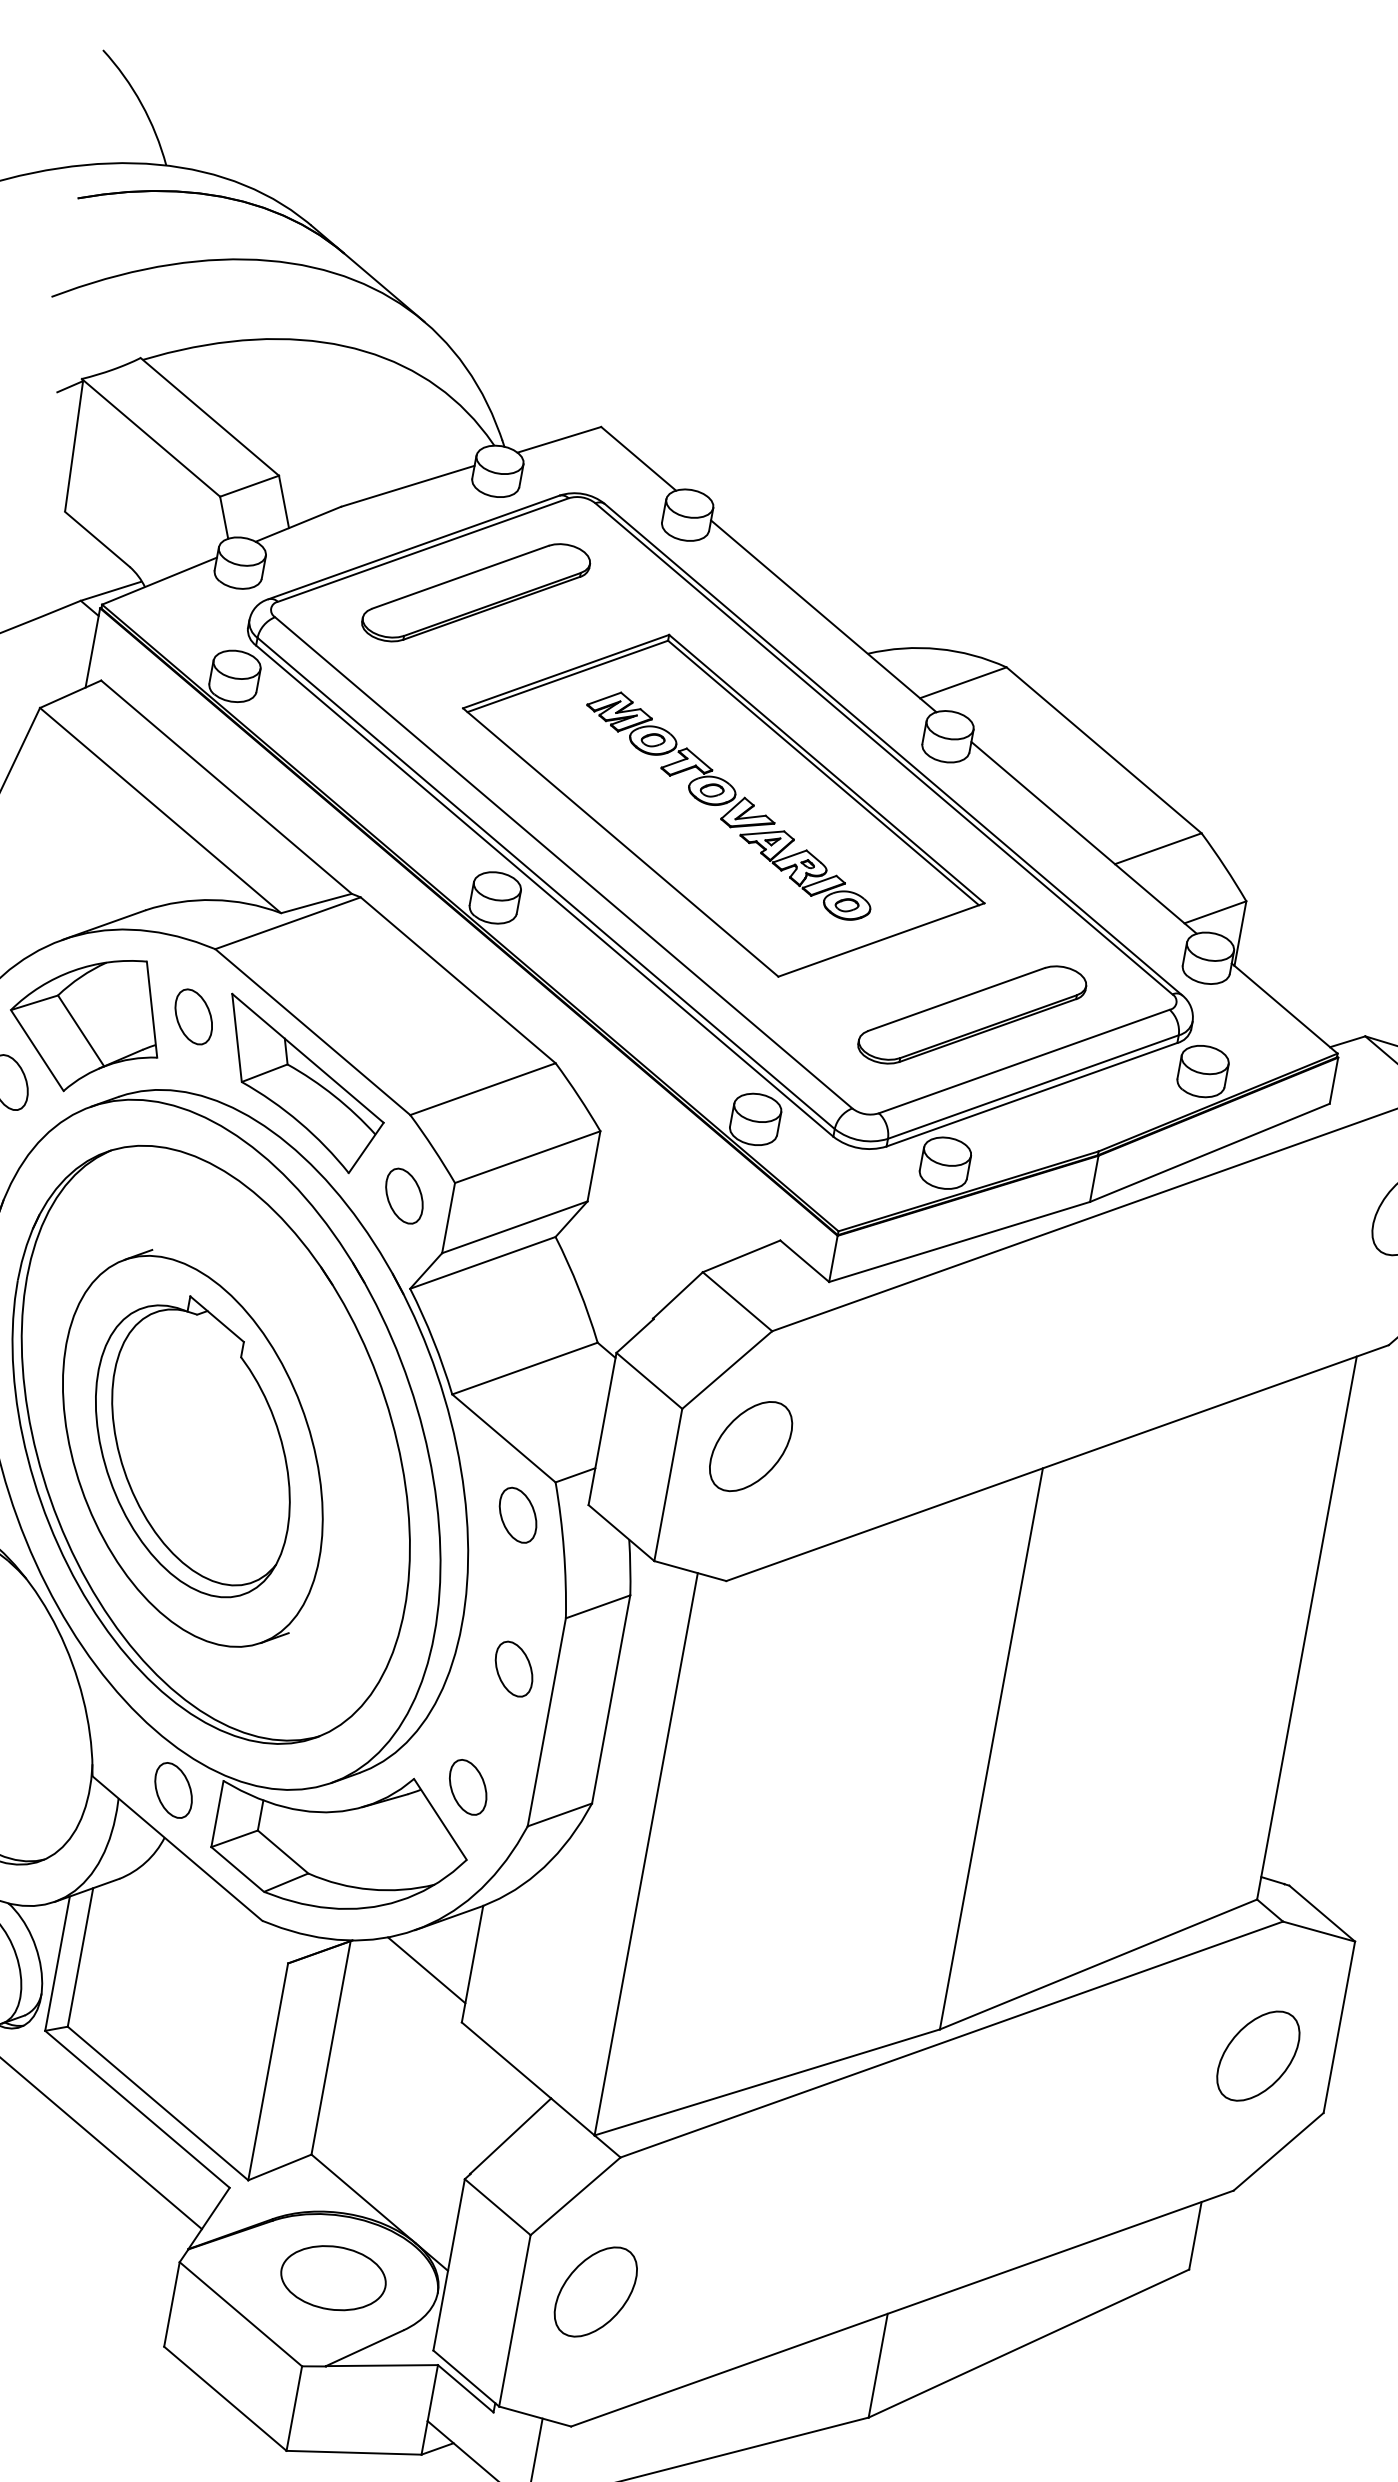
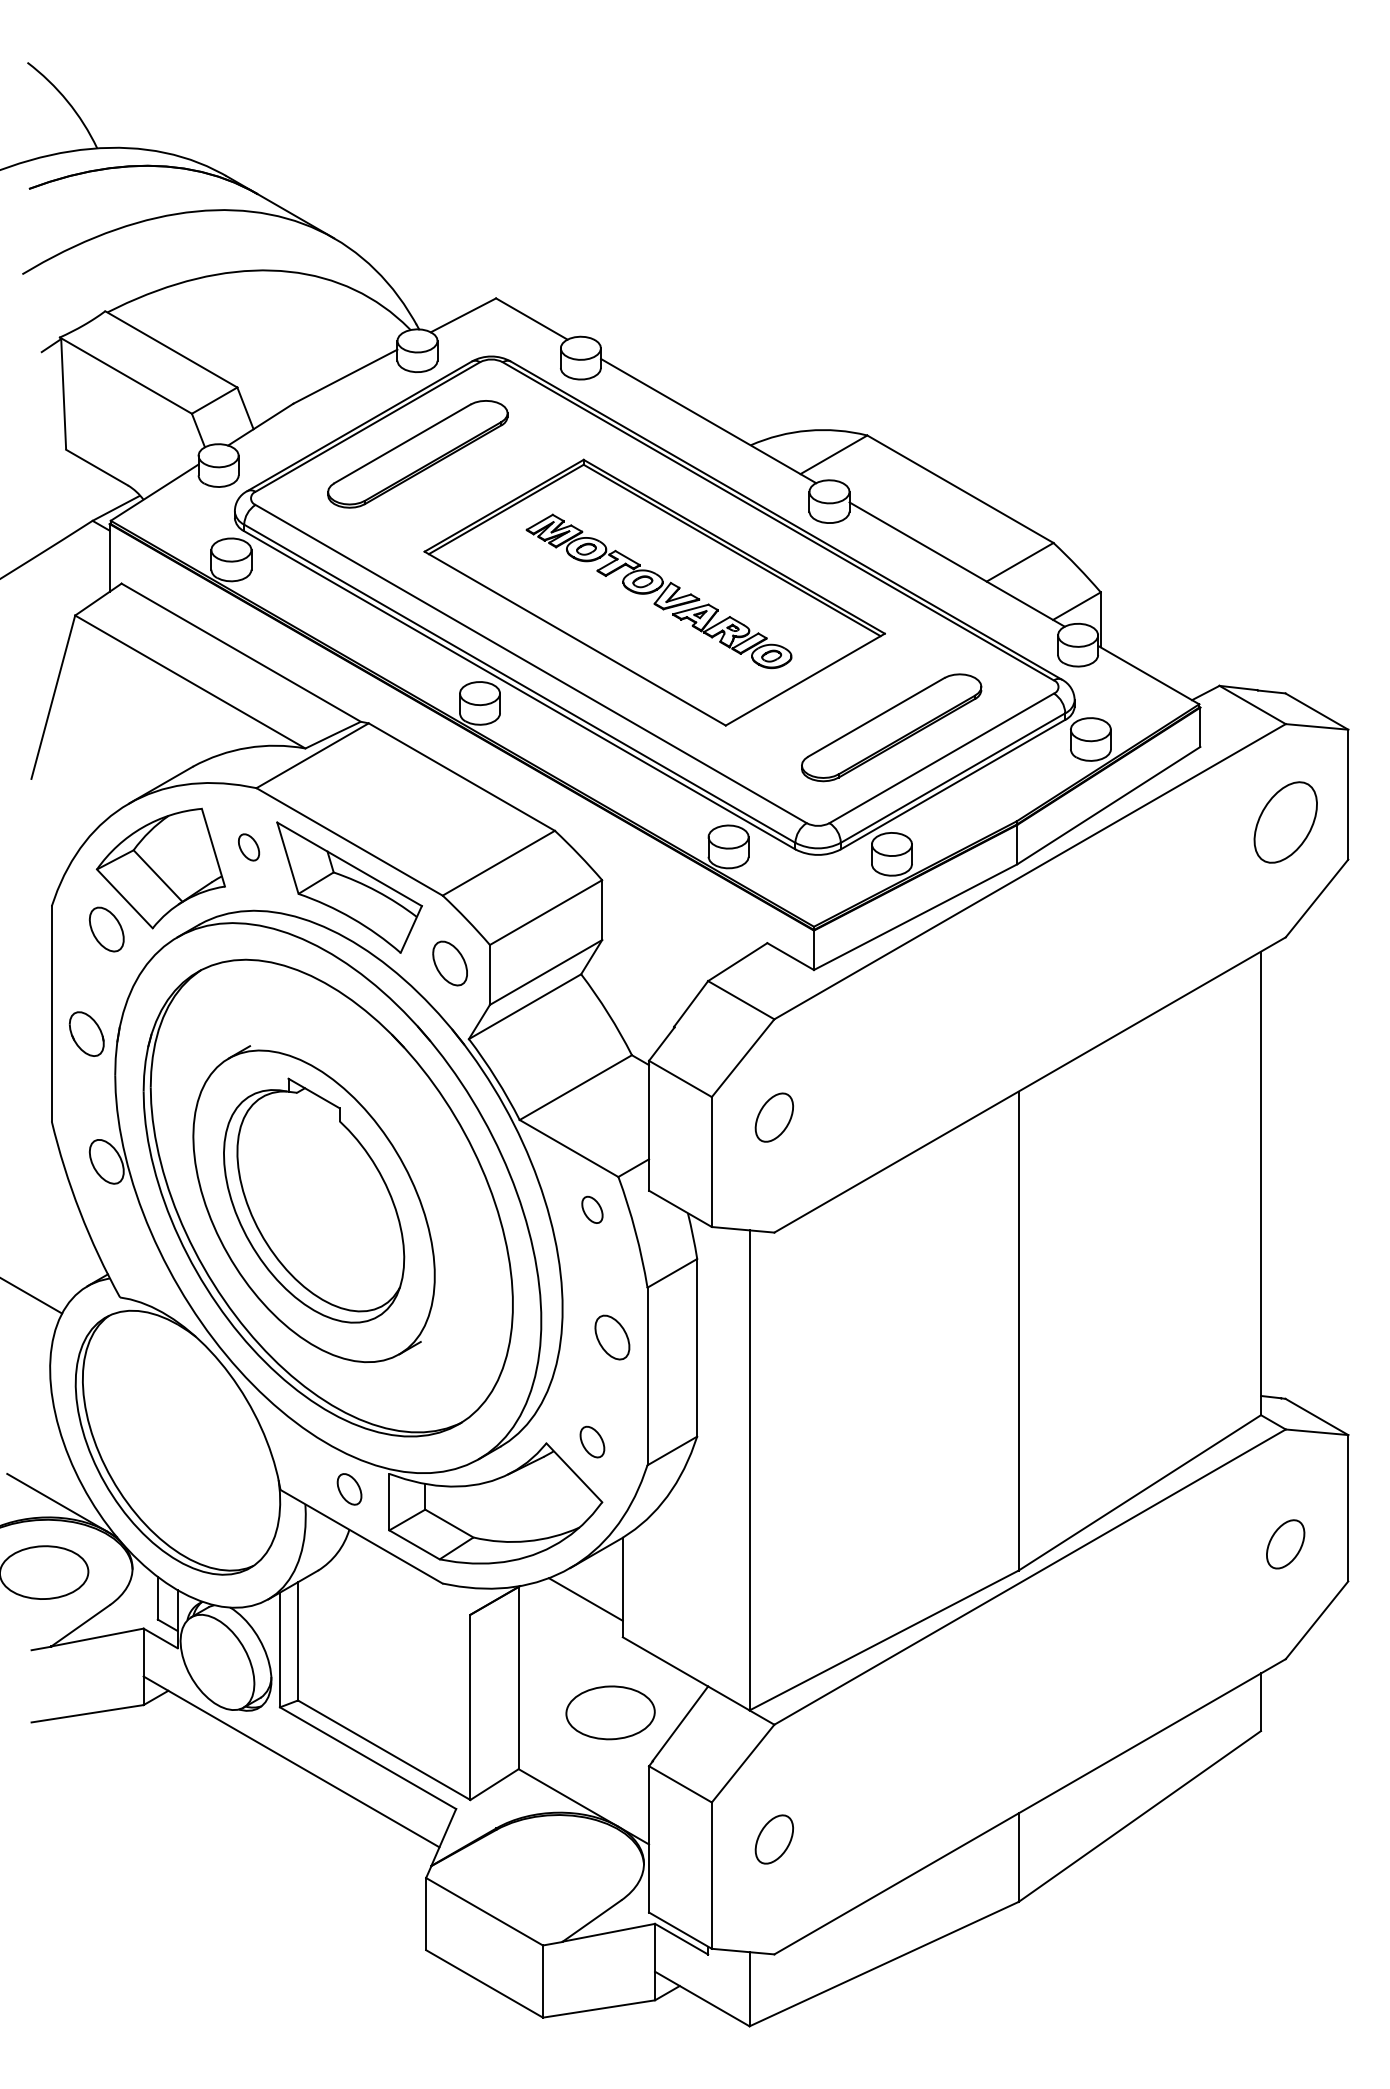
part: (193, 1016) -> (248, 847), size x0.6
part: (751, 1446) -> (774, 1117), size x0.6
part: (518, 1514) -> (592, 1209), size x0.6
part: (468, 1786) -> (592, 1441), size x0.7
part: (173, 1790) -> (349, 1489), size x0.7
part: (1257, 2056) -> (1285, 1544), size x0.6
part: (333, 2277) -> (610, 1712), moved
part: (596, 2291) -> (774, 1839), size x0.6

